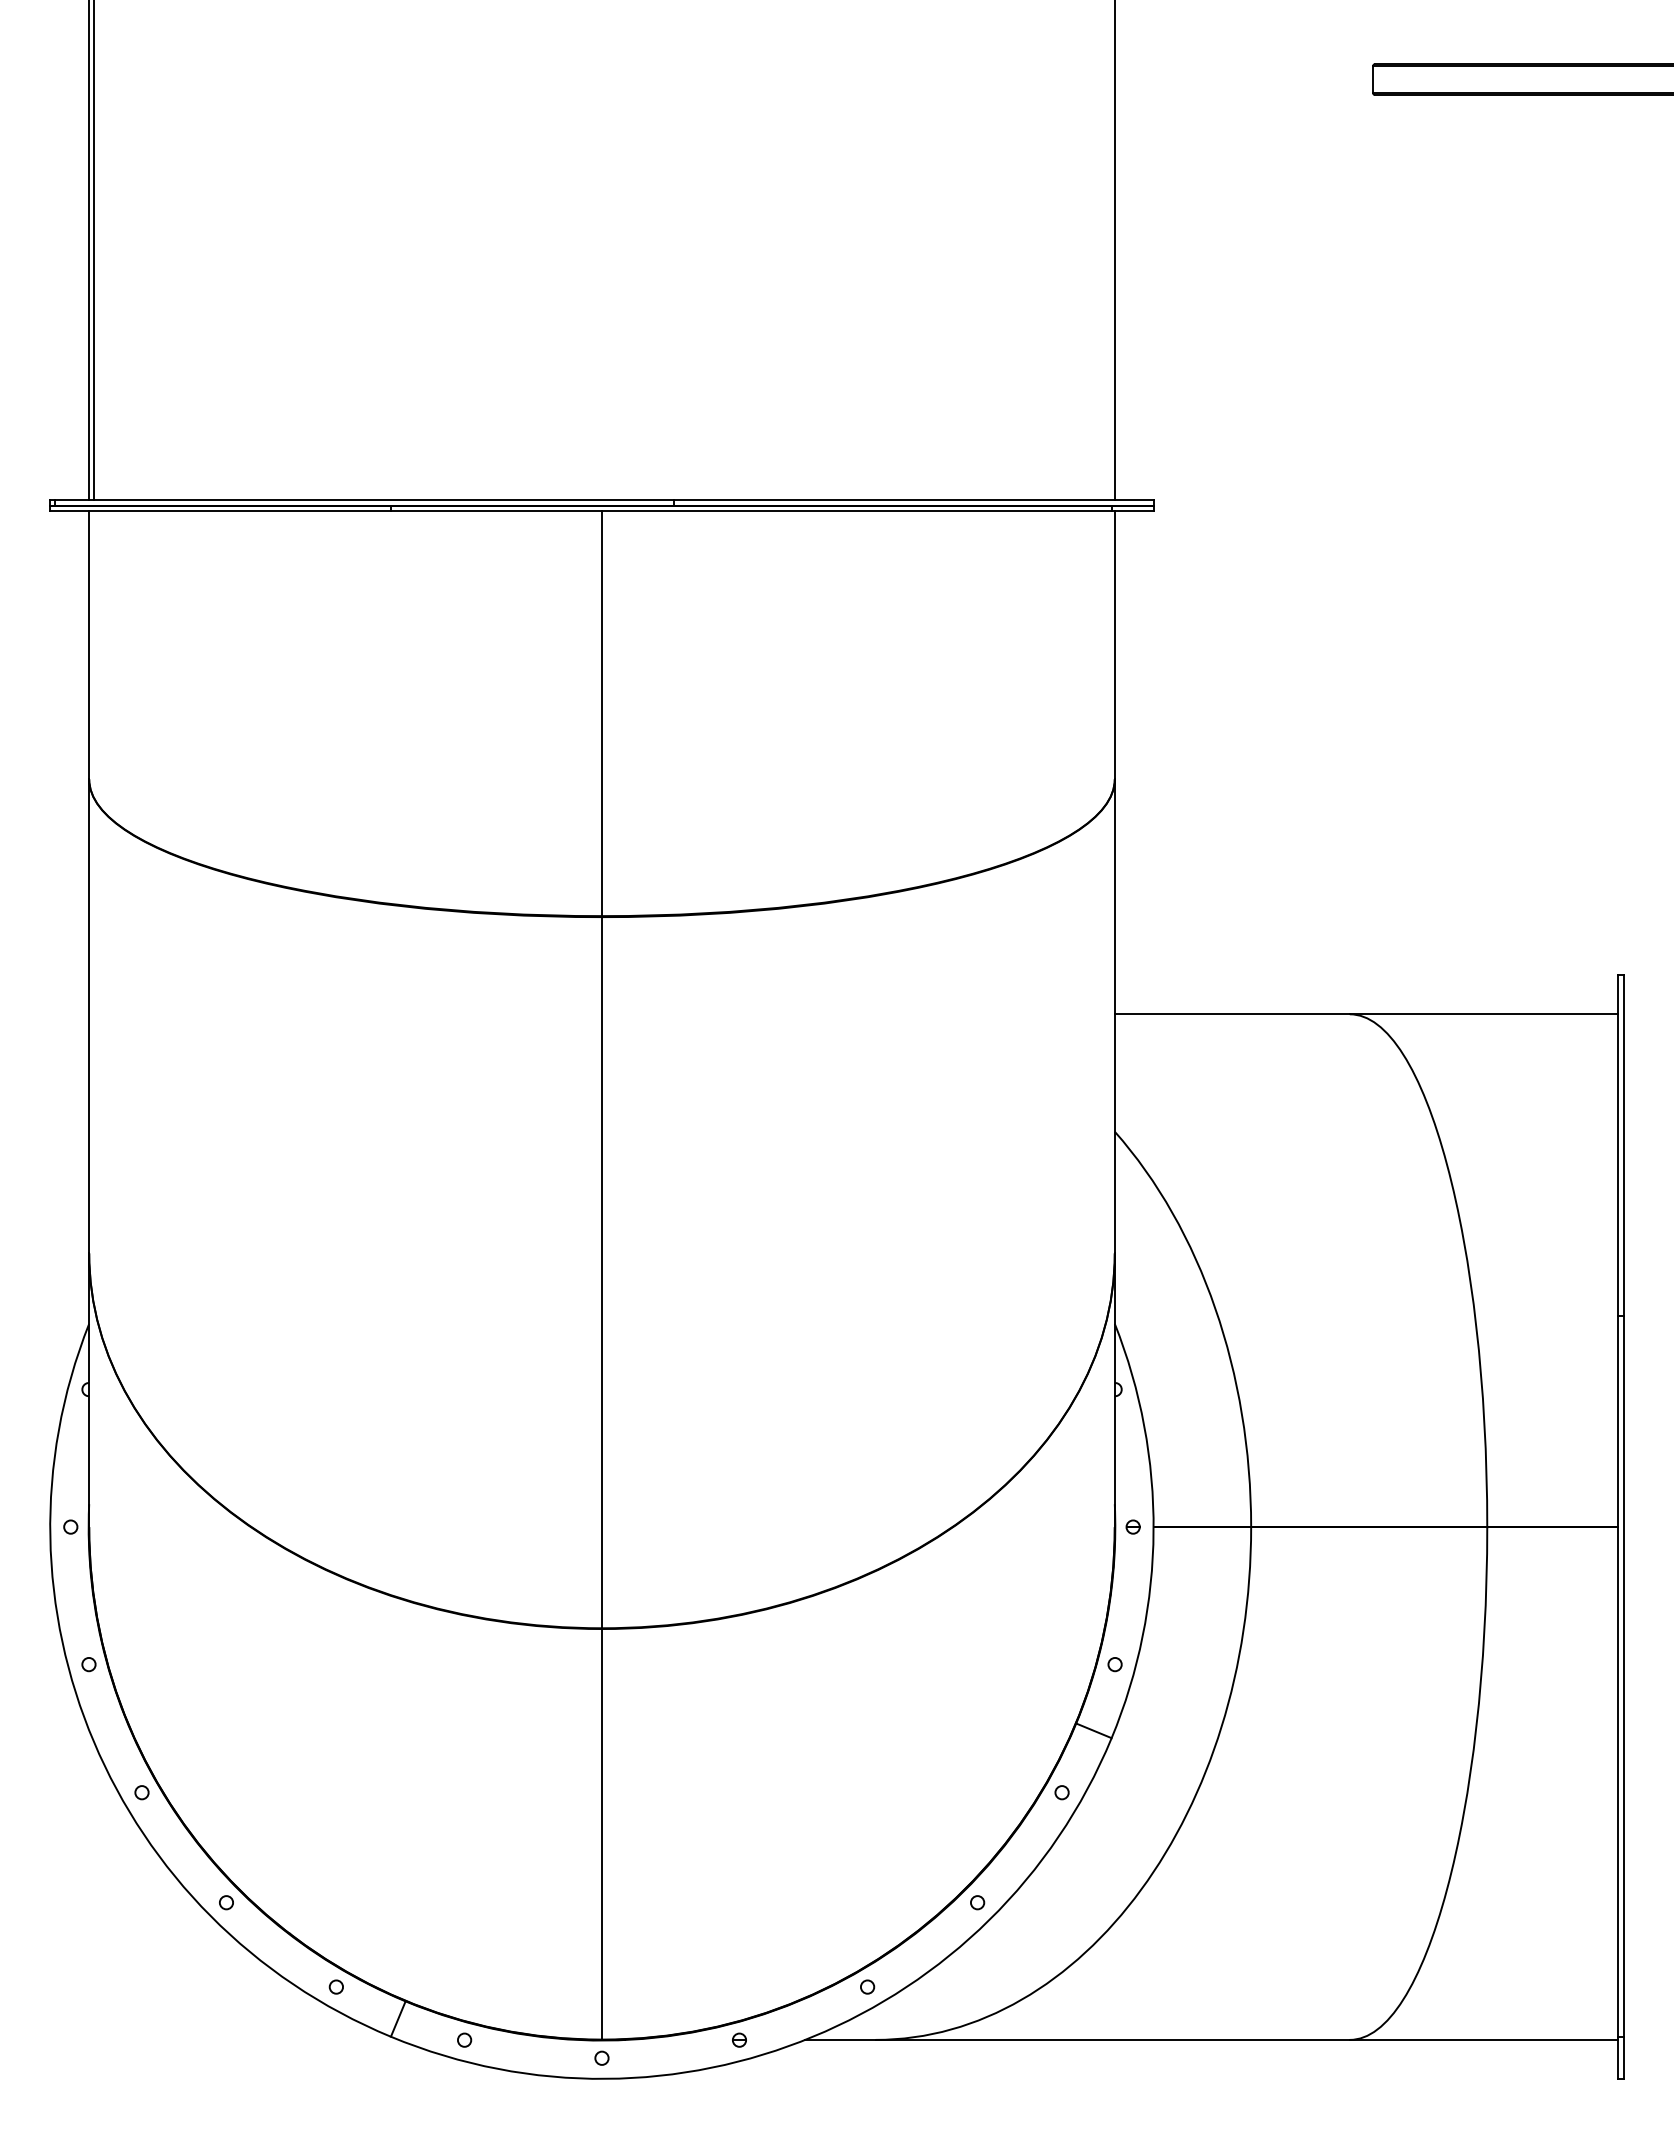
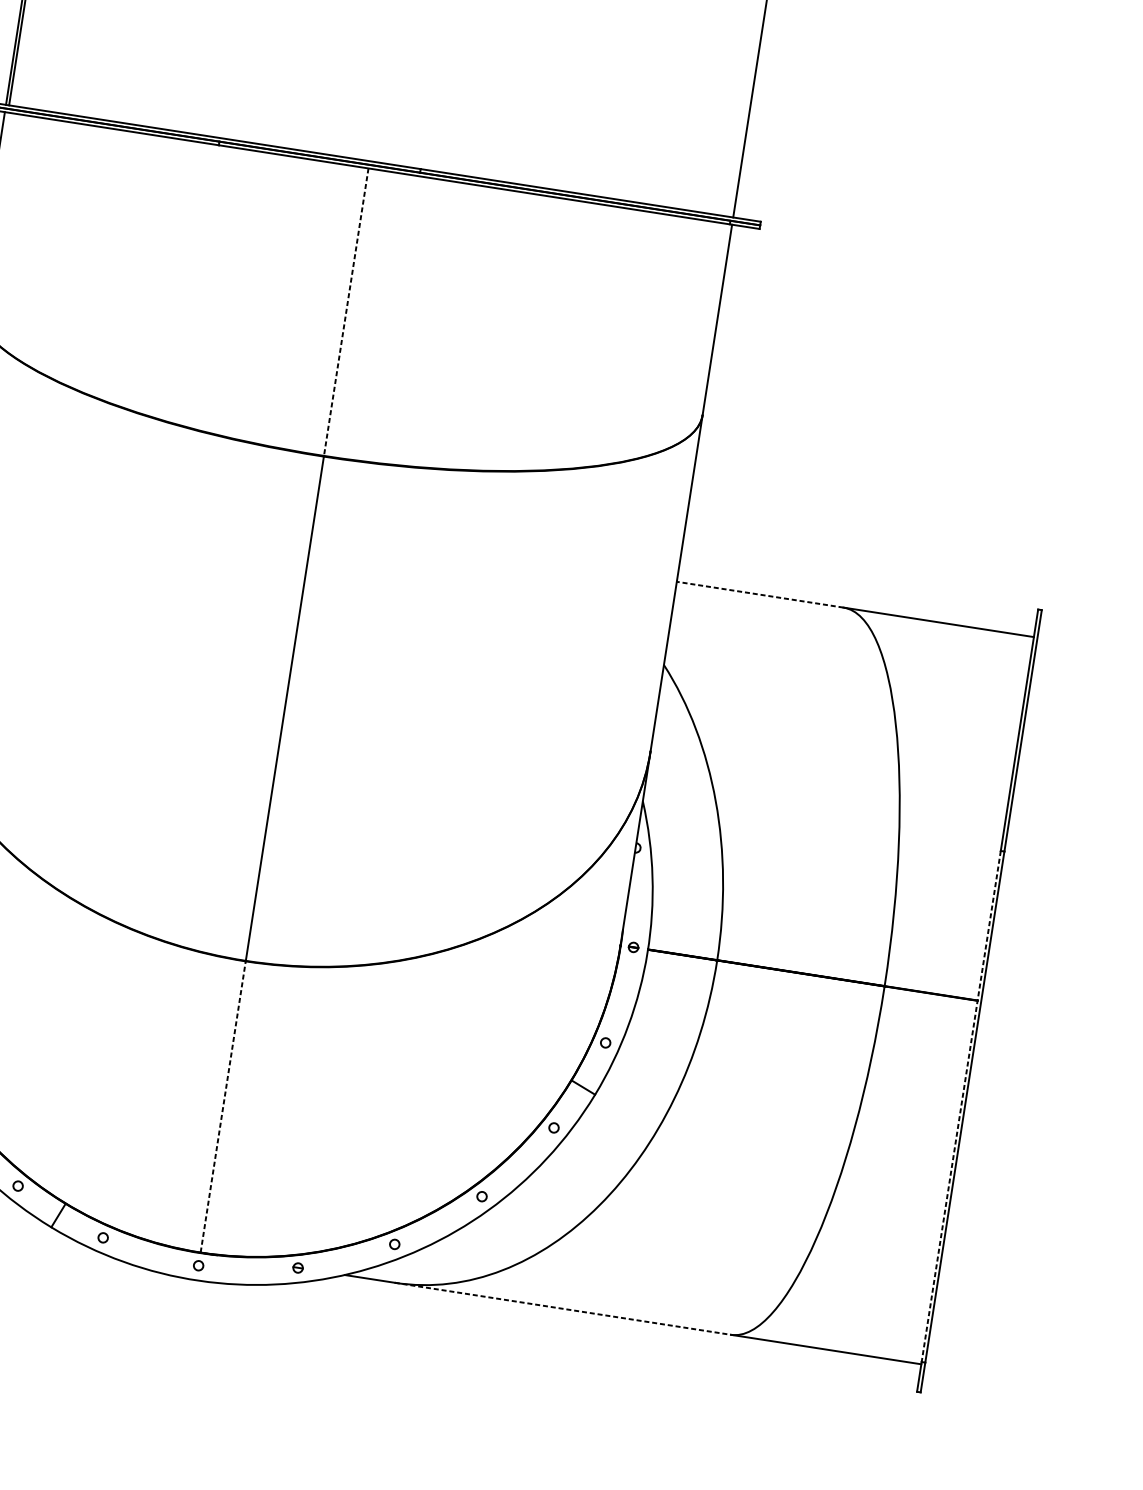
line: (602, 713) -> (346, 312), solid -> dashed
line: (1232, 1014) -> (760, 594), solid -> dashed
line: (1618, 1676) -> (961, 1106), solid -> dashed
line: (602, 1833) -> (223, 1106), solid -> dashed
line: (1113, 2039) -> (563, 1308), solid -> dashed

